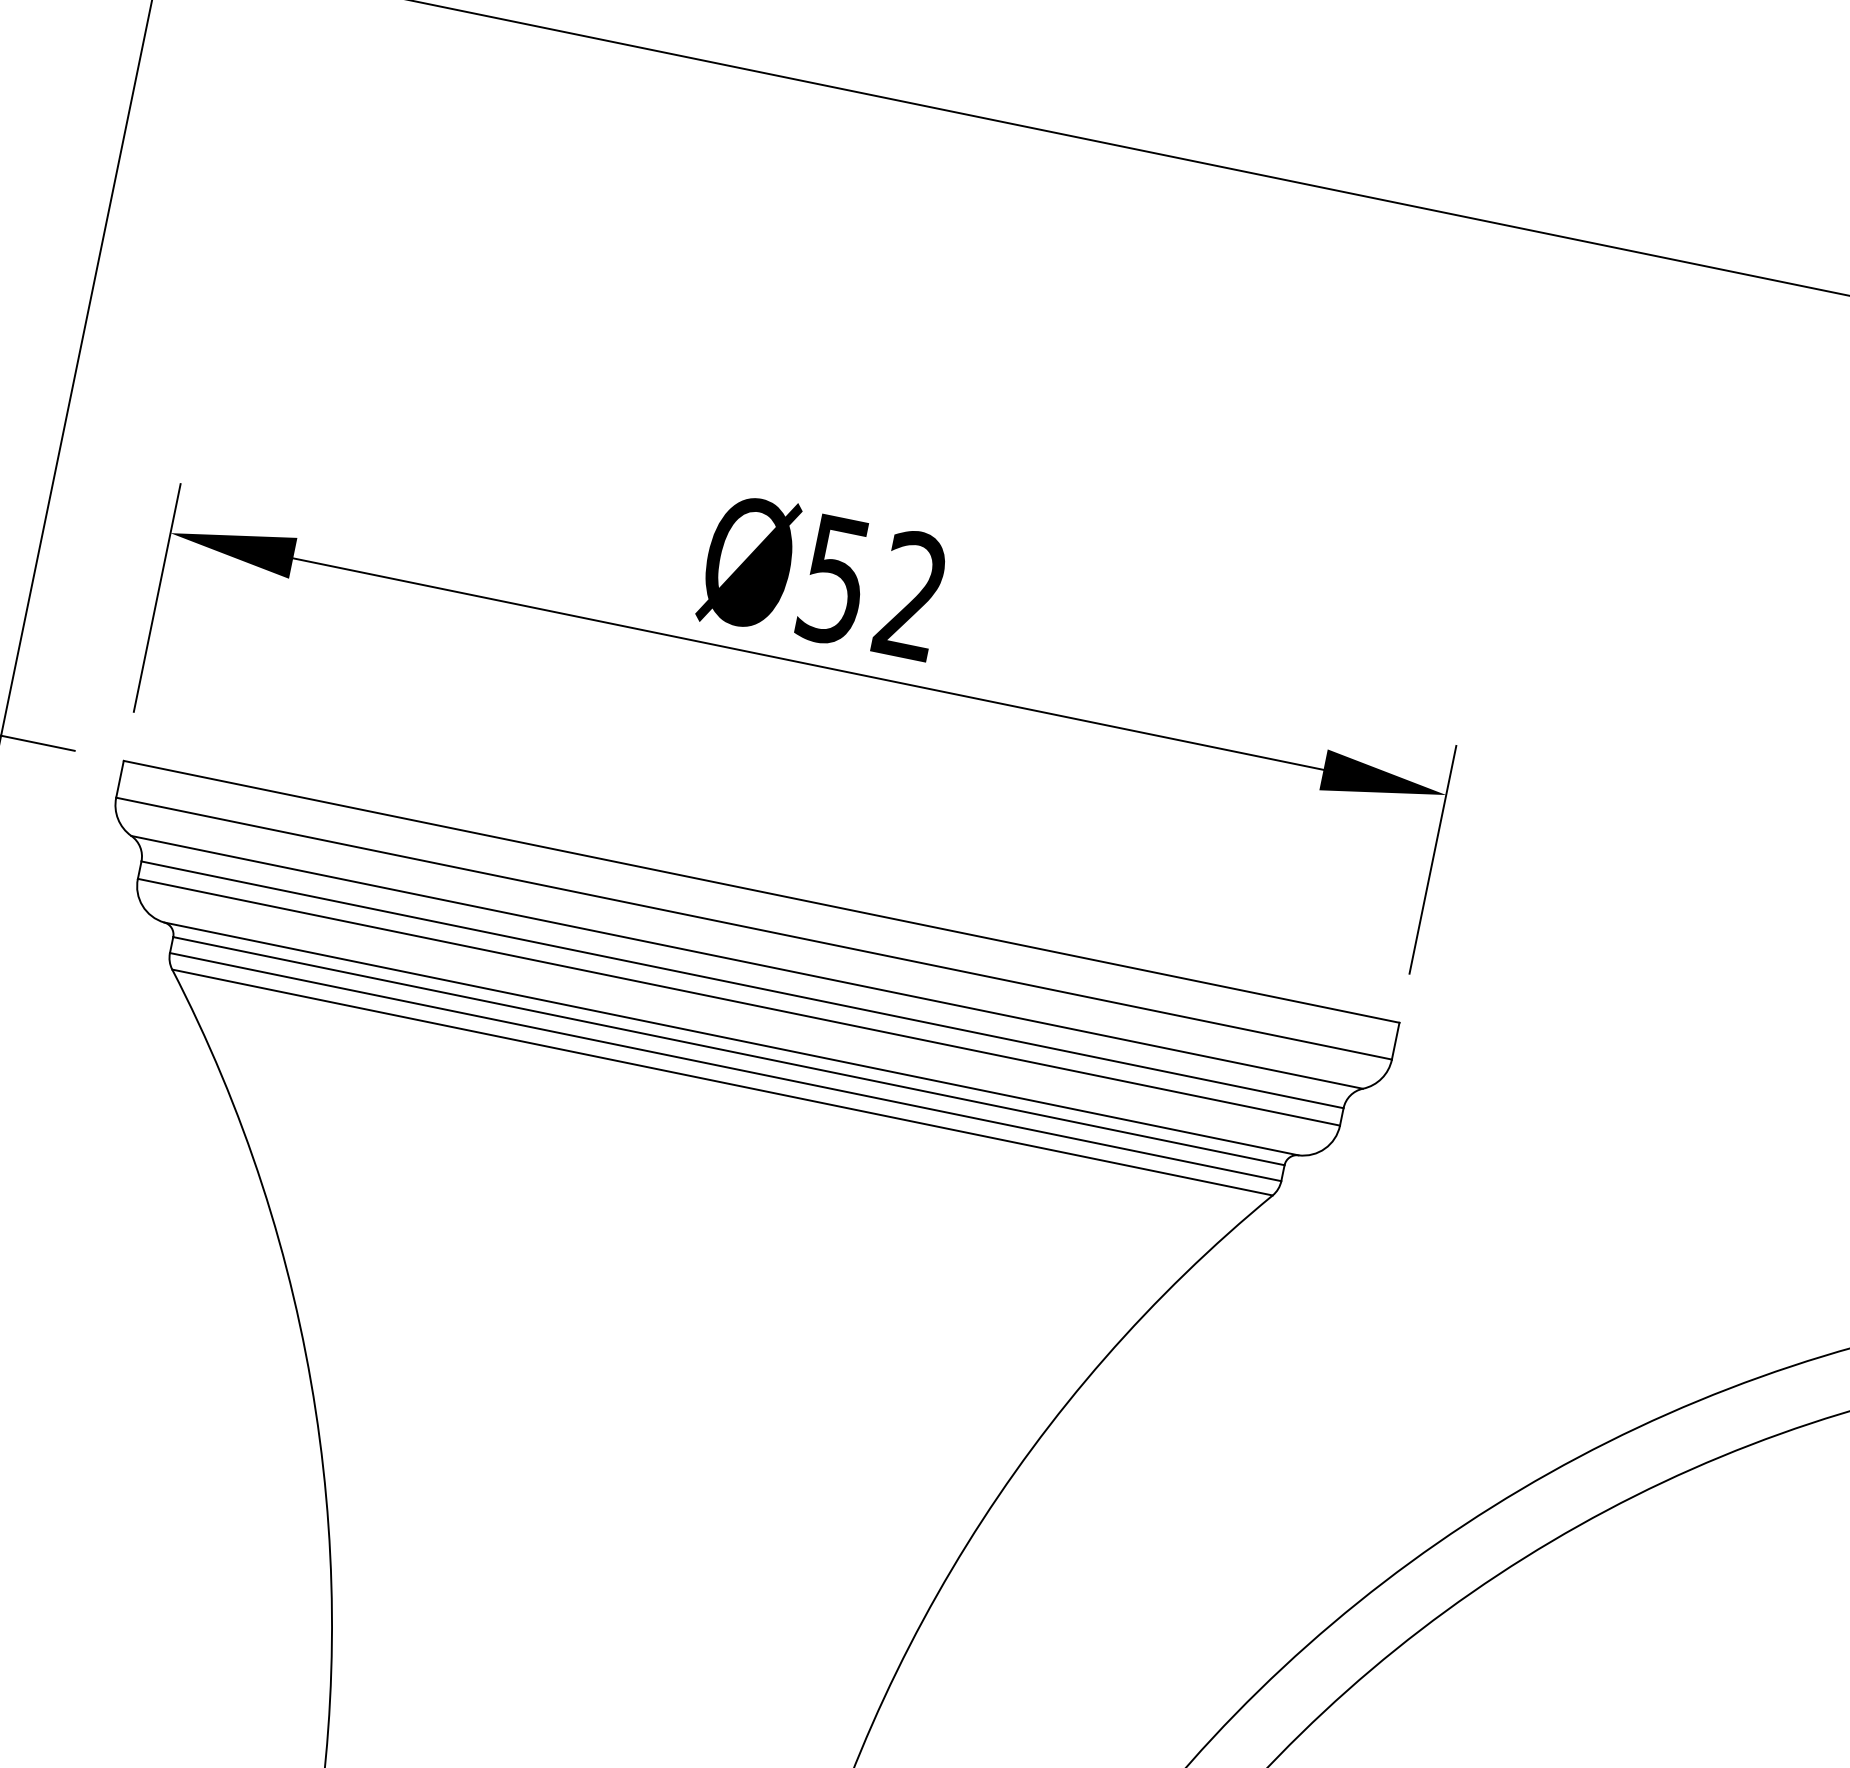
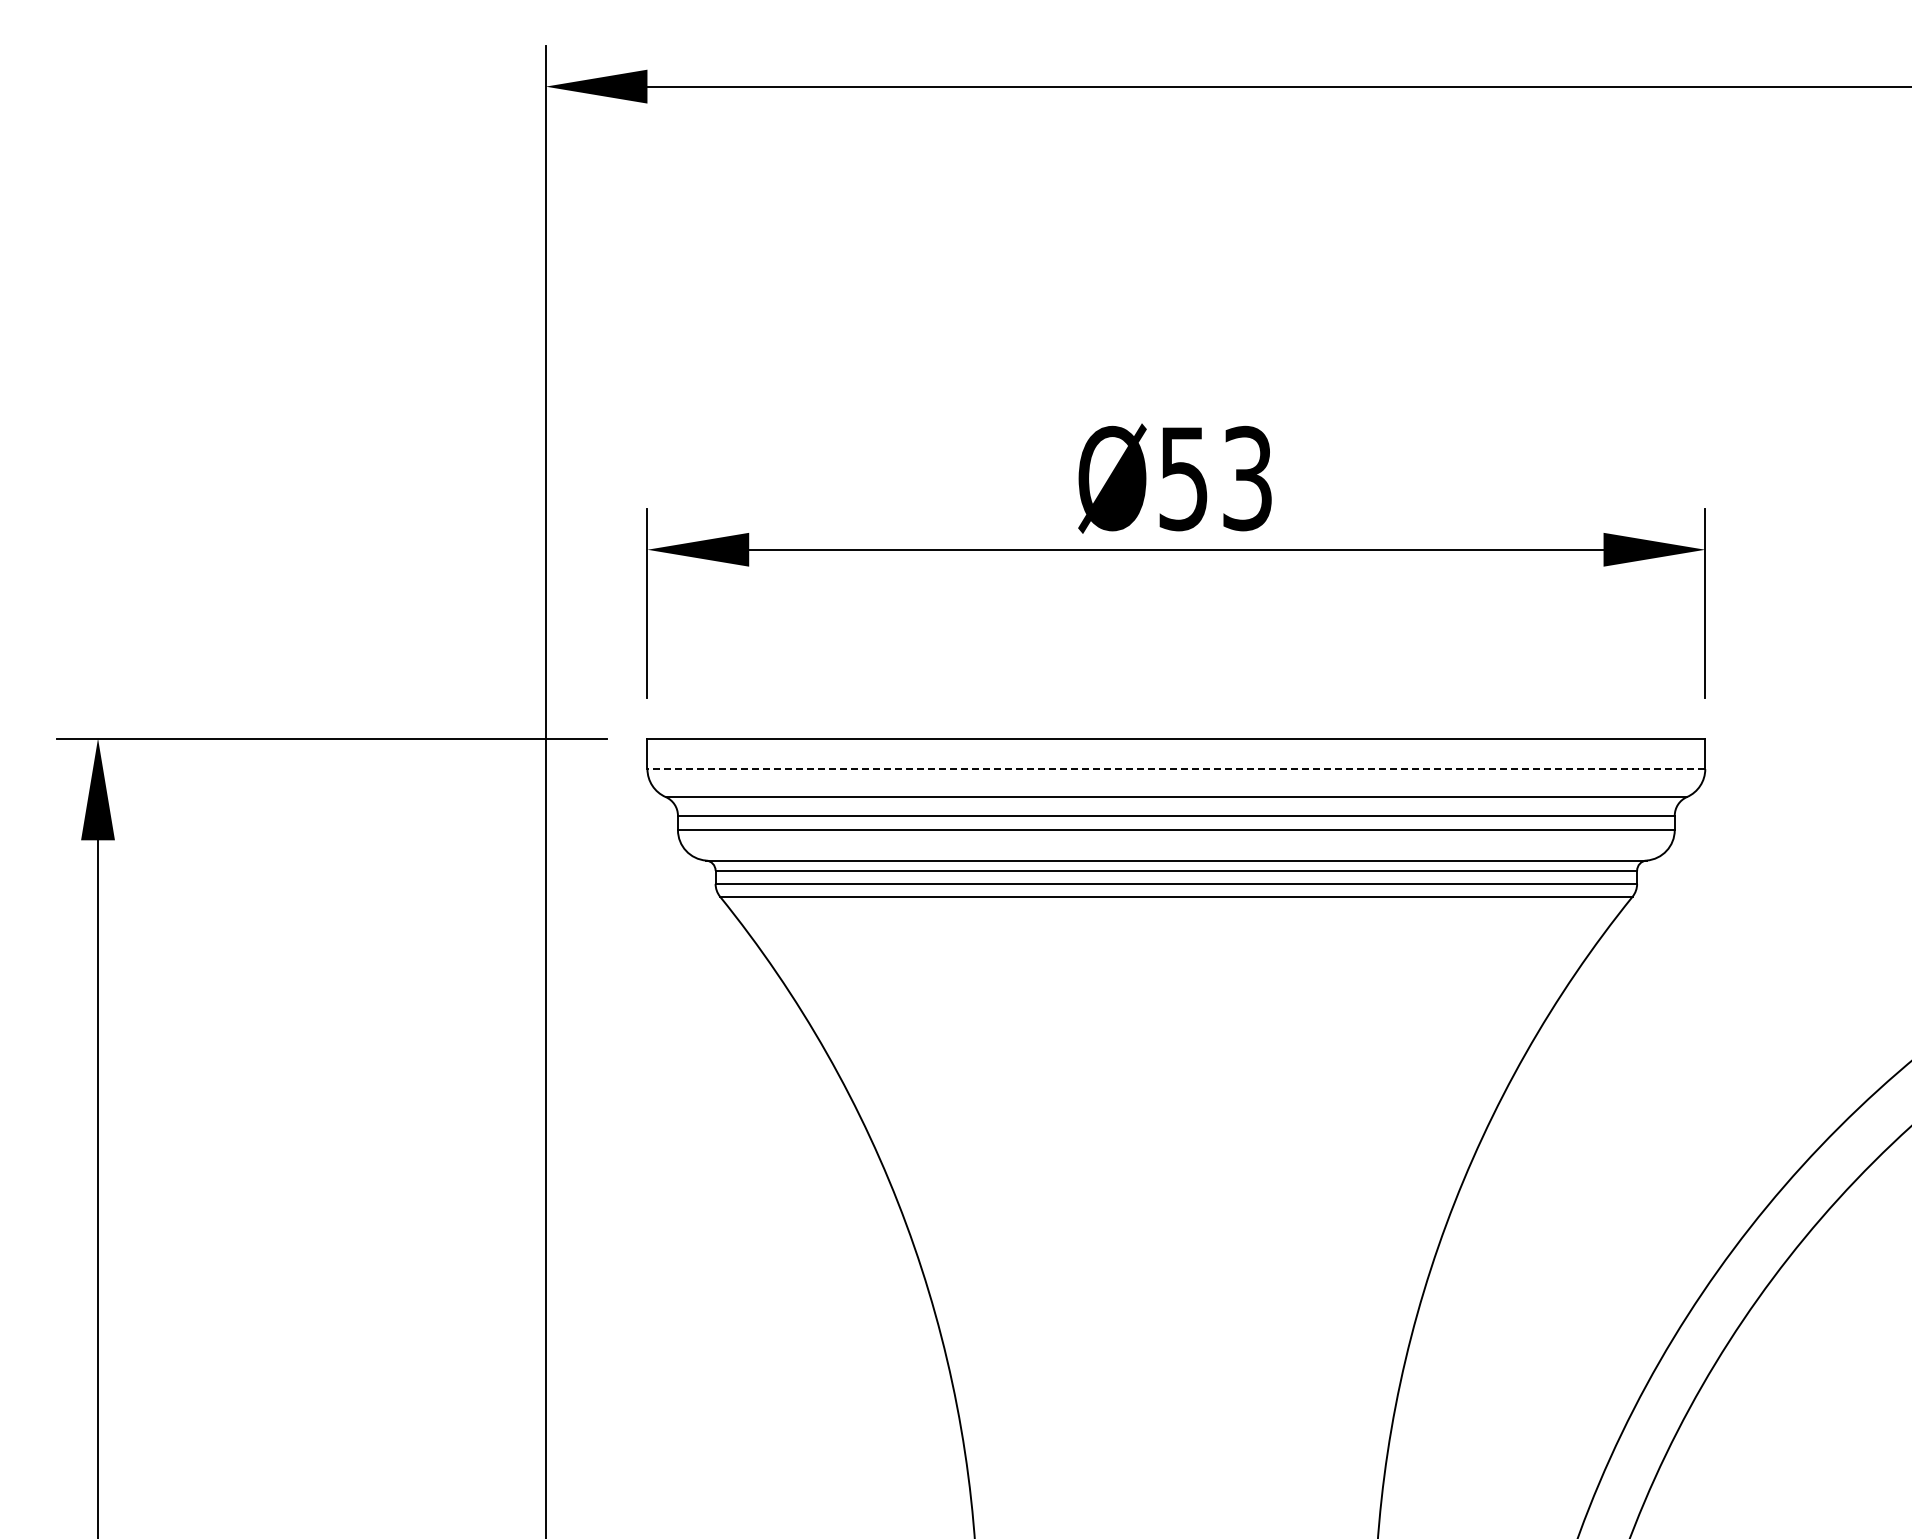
text: (911, 595) -> (1247, 478), Ø52 -> Ø53
line: (754, 929) -> (1176, 769), solid -> dashed

